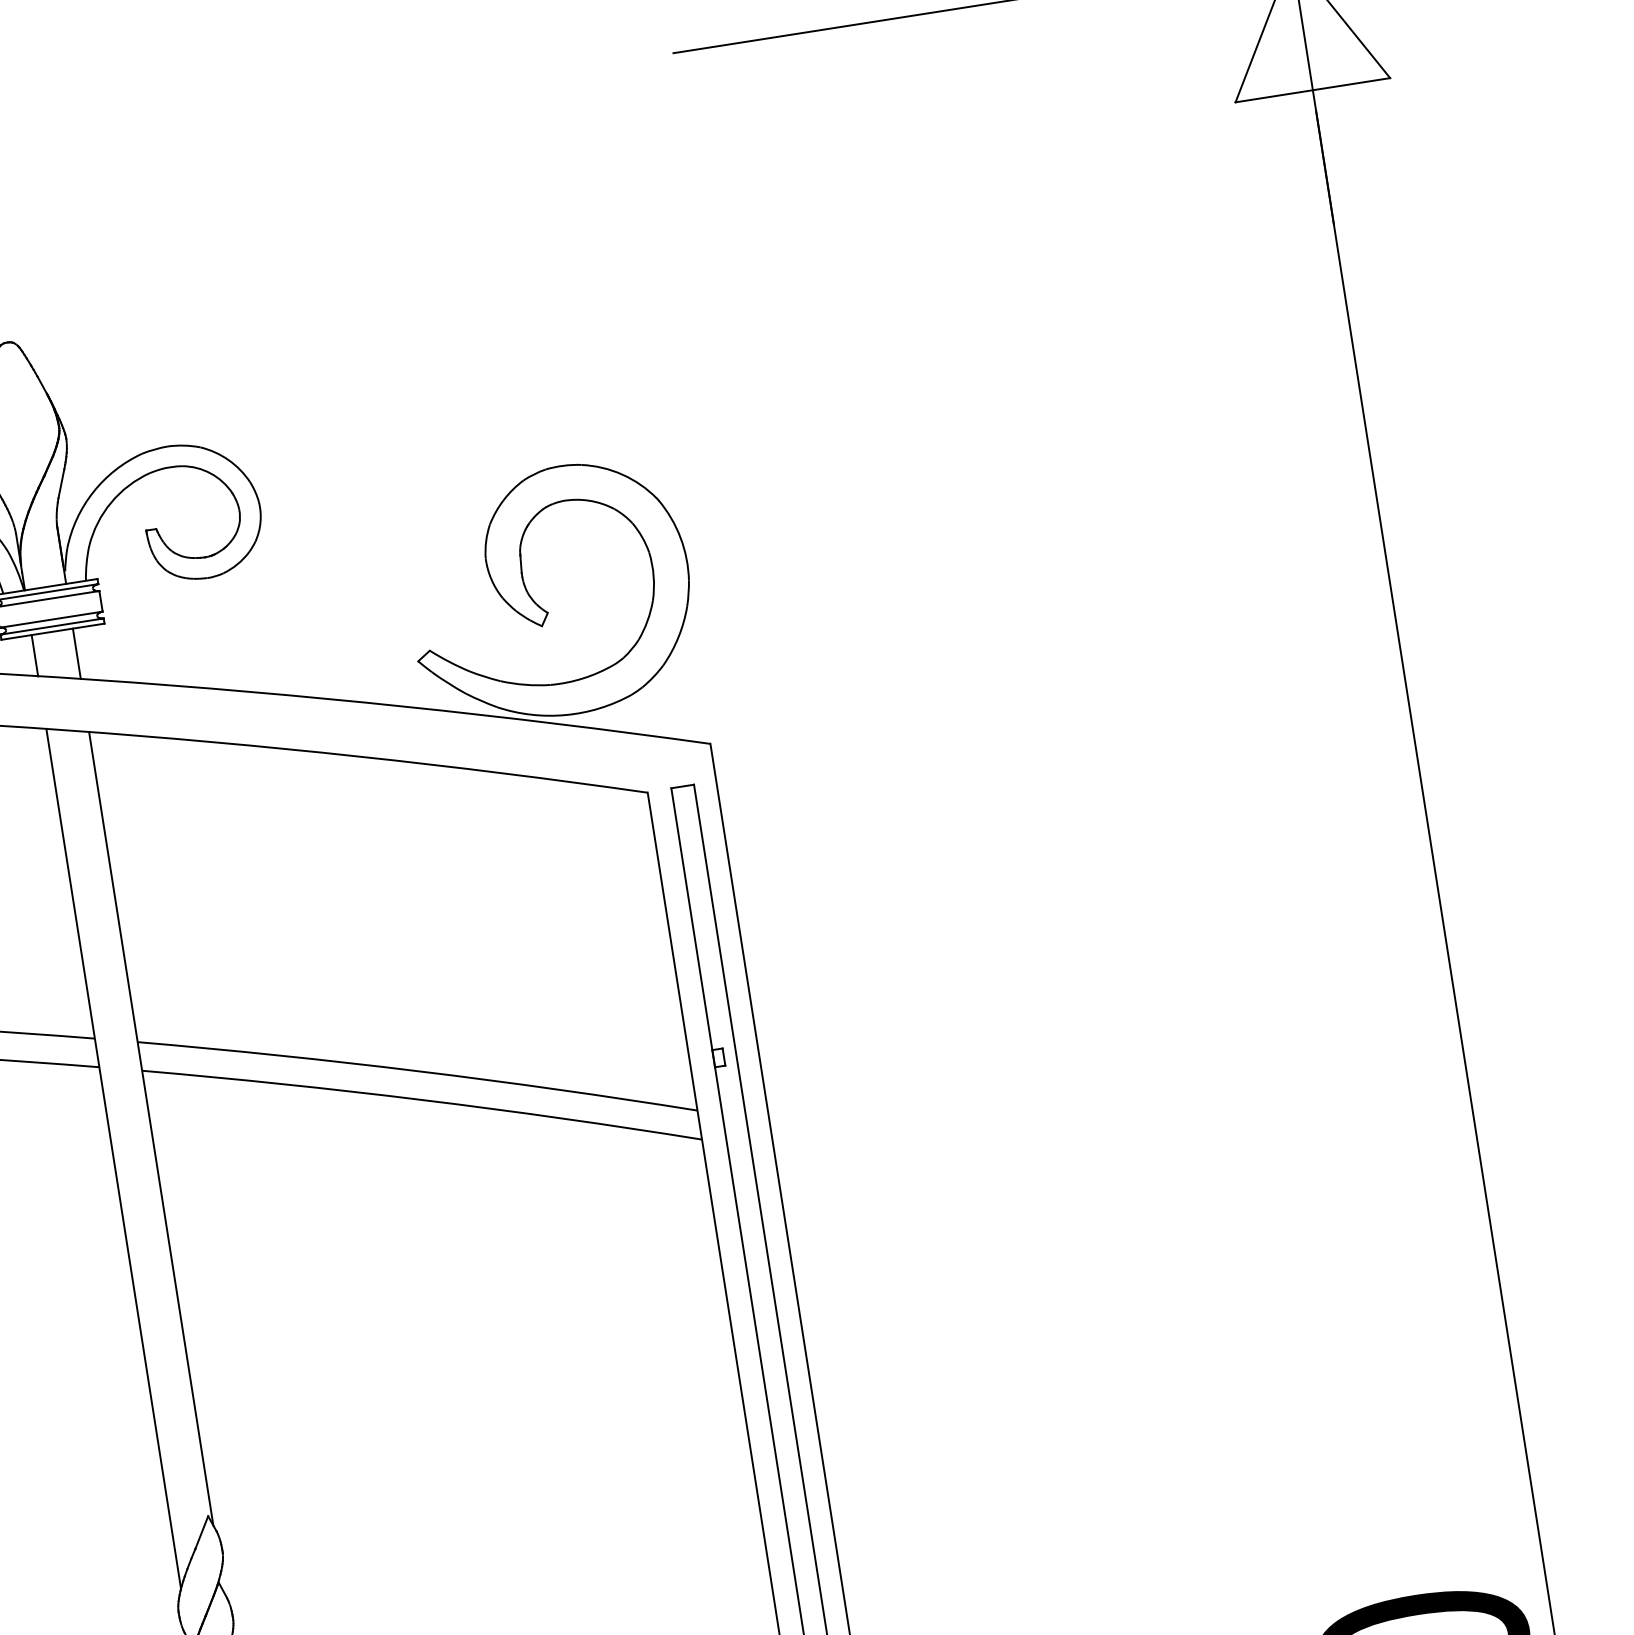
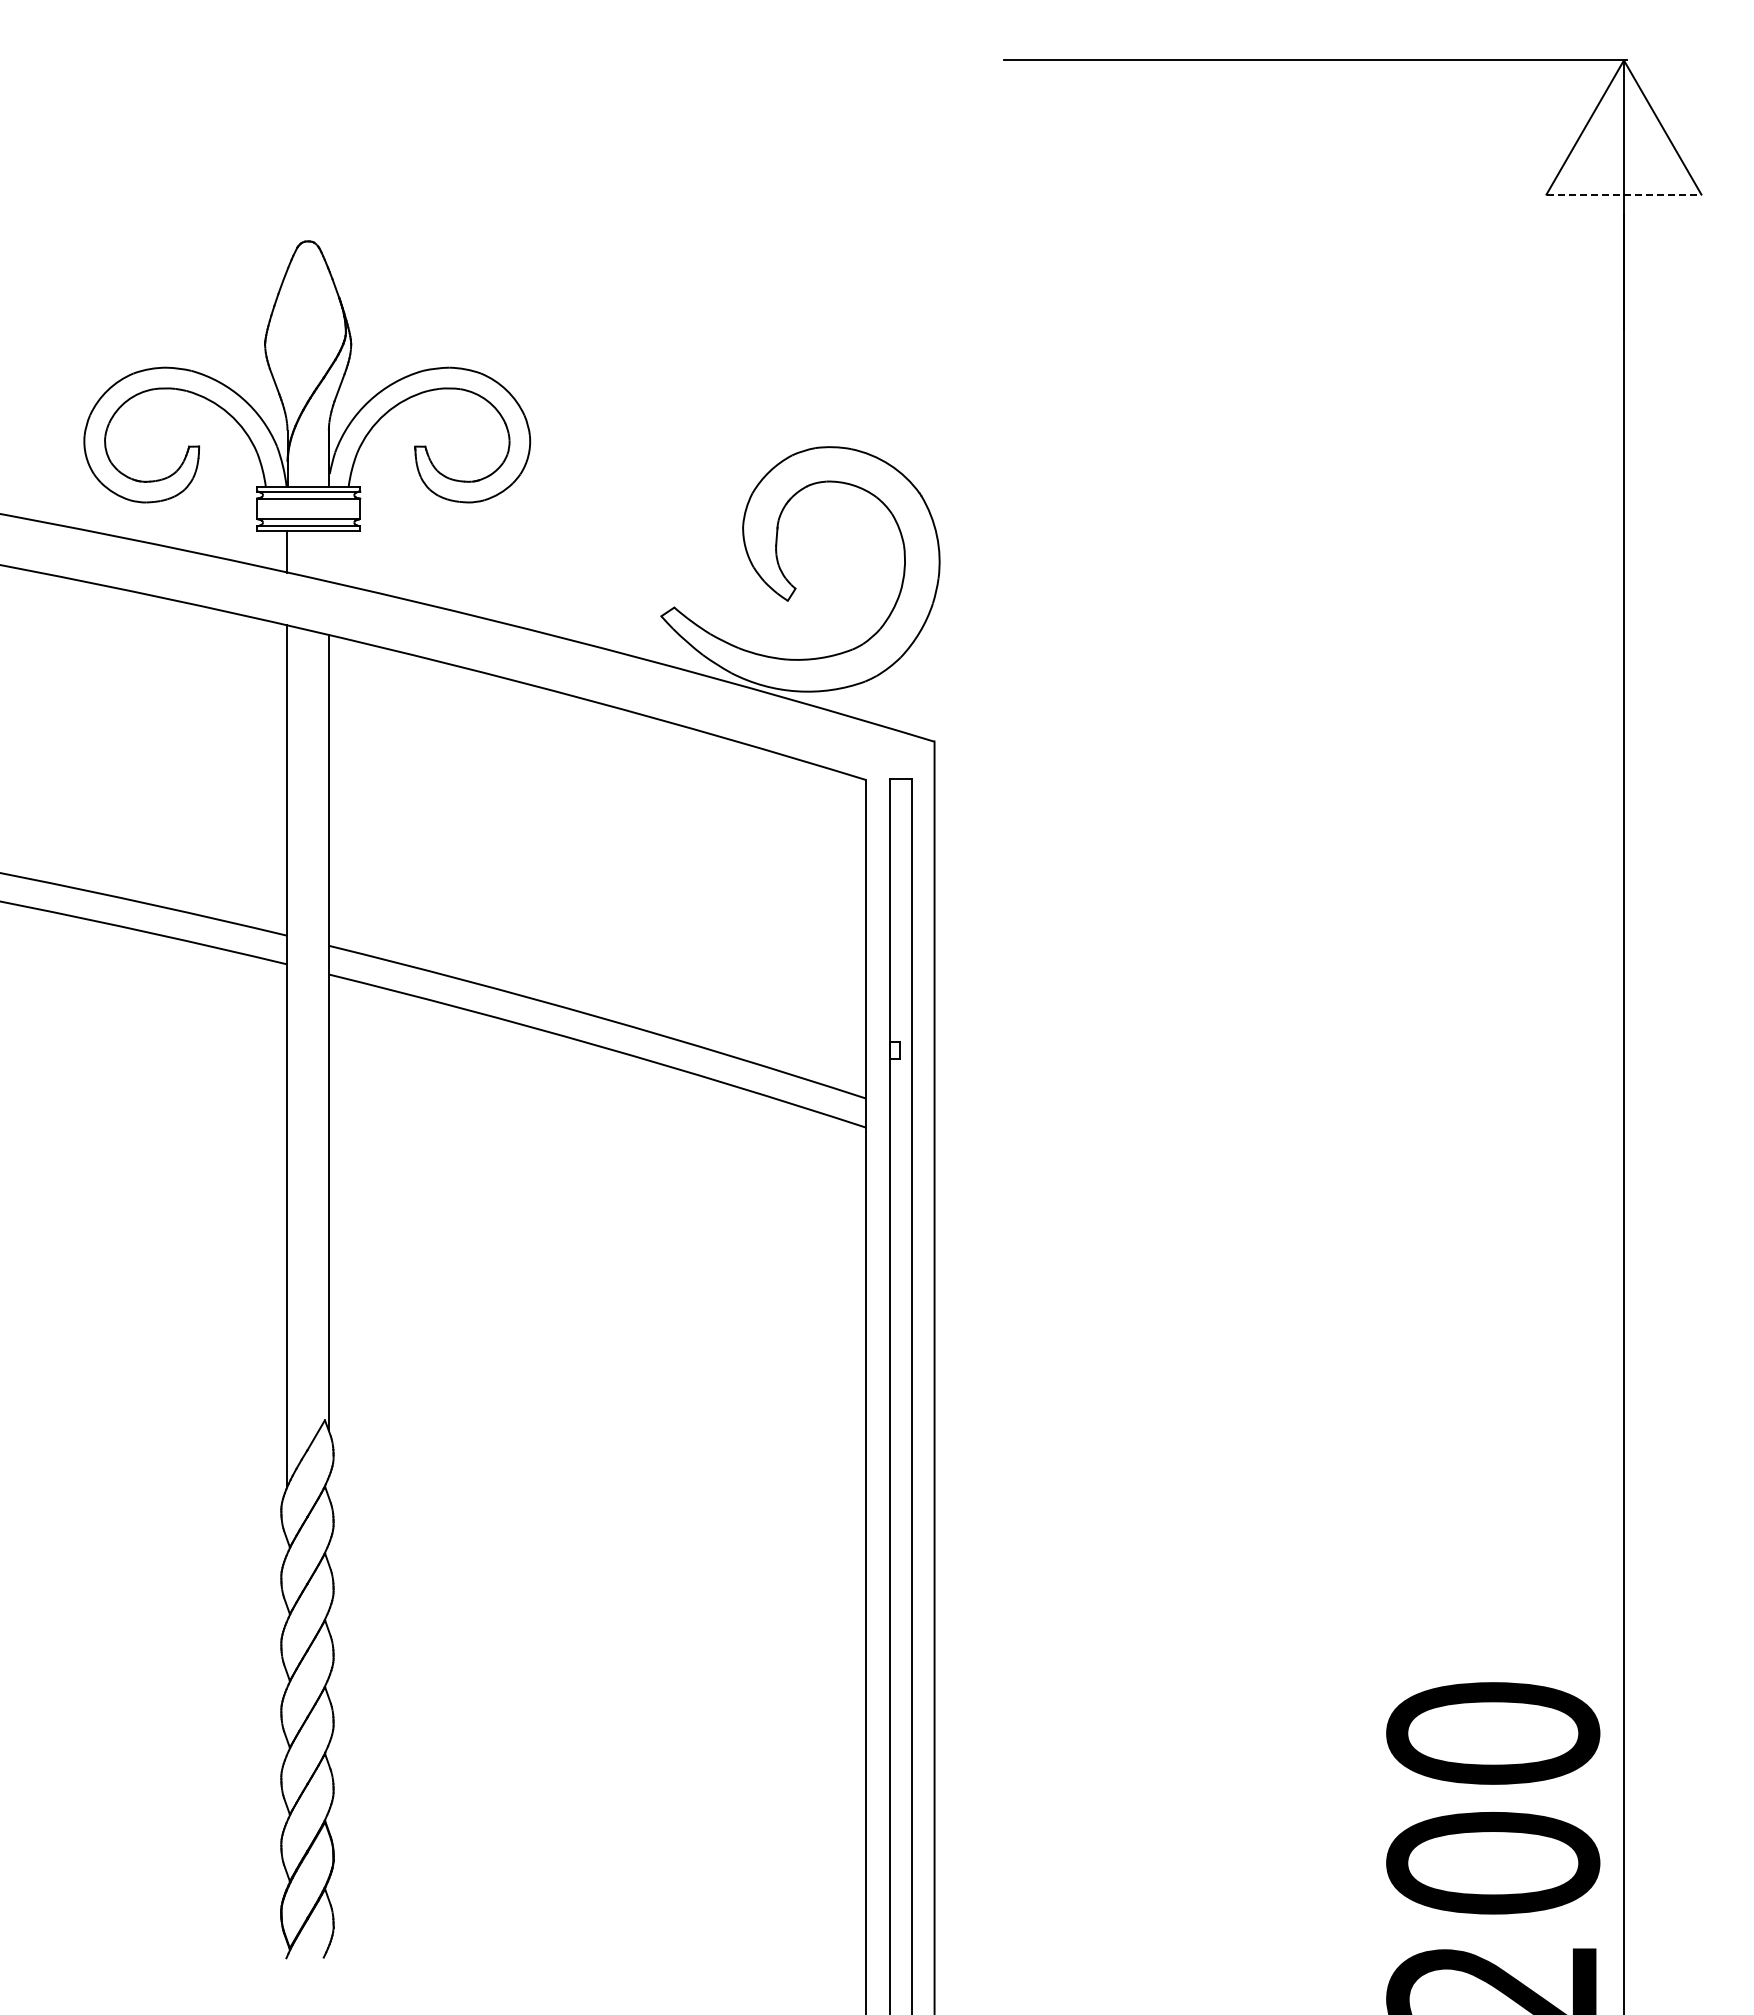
line: (1313, 90) -> (1624, 194), solid -> dashed
line: (76, 653) -> (328, 556), removed

